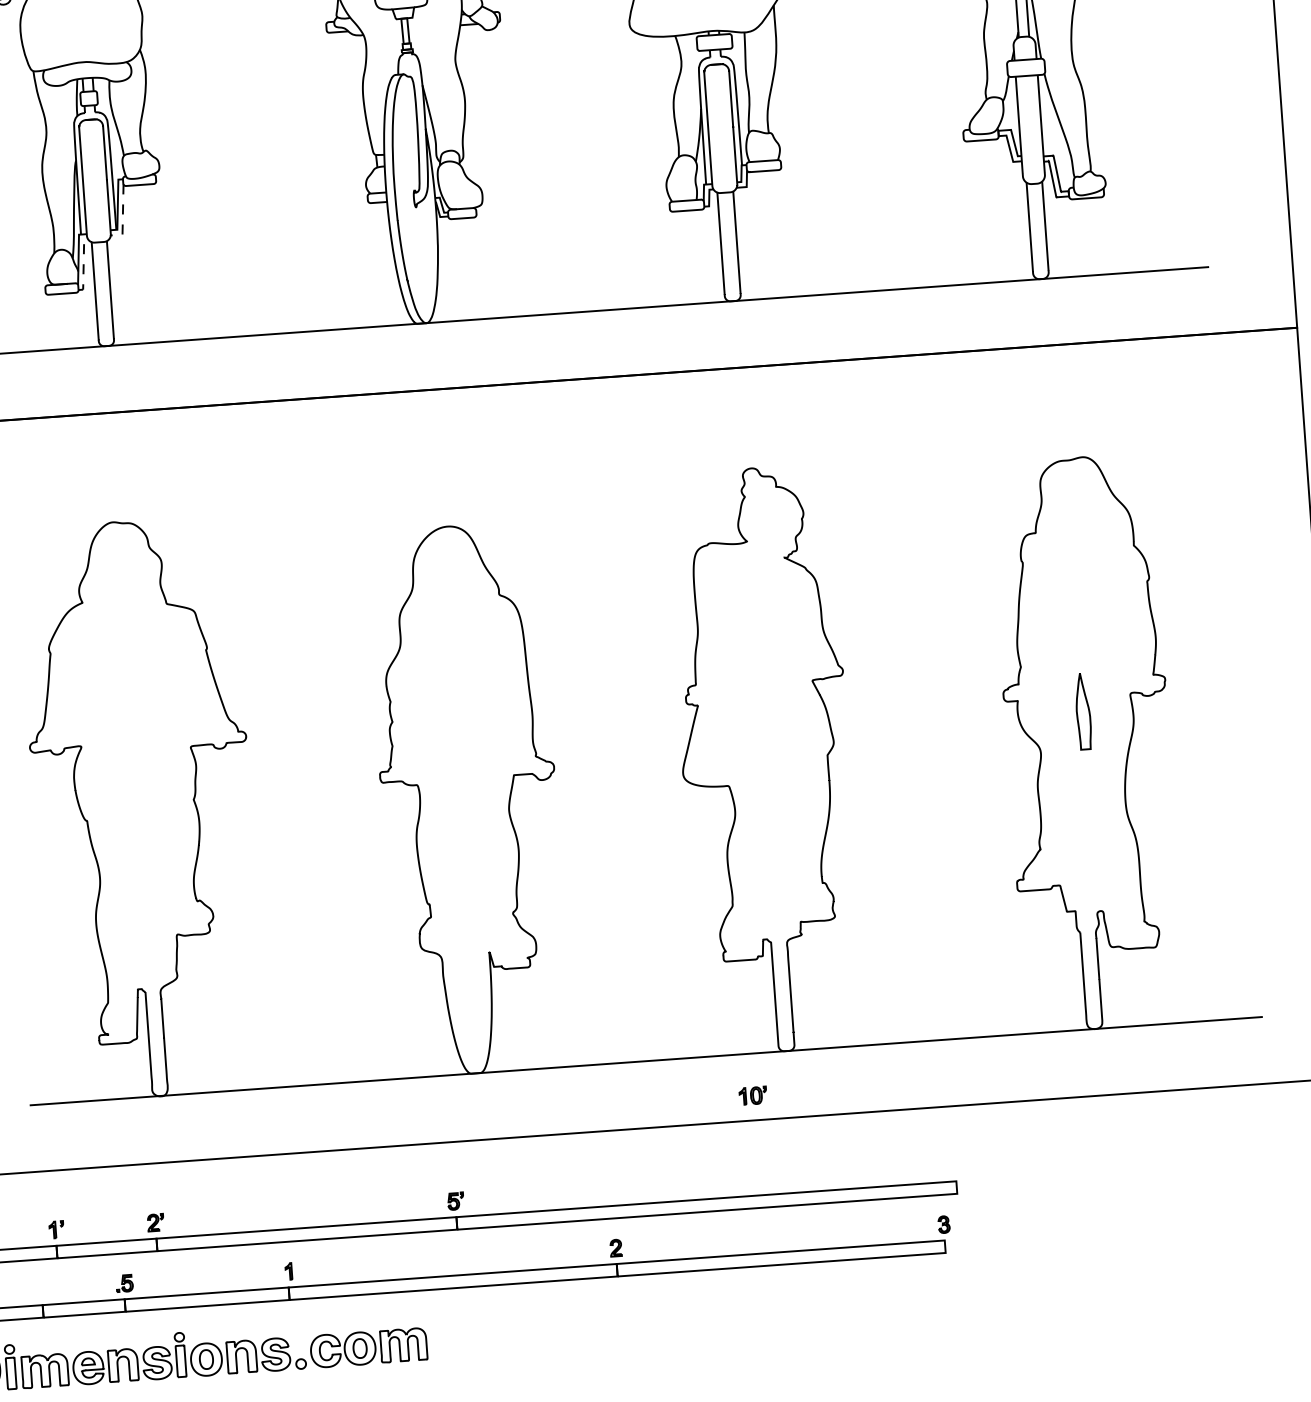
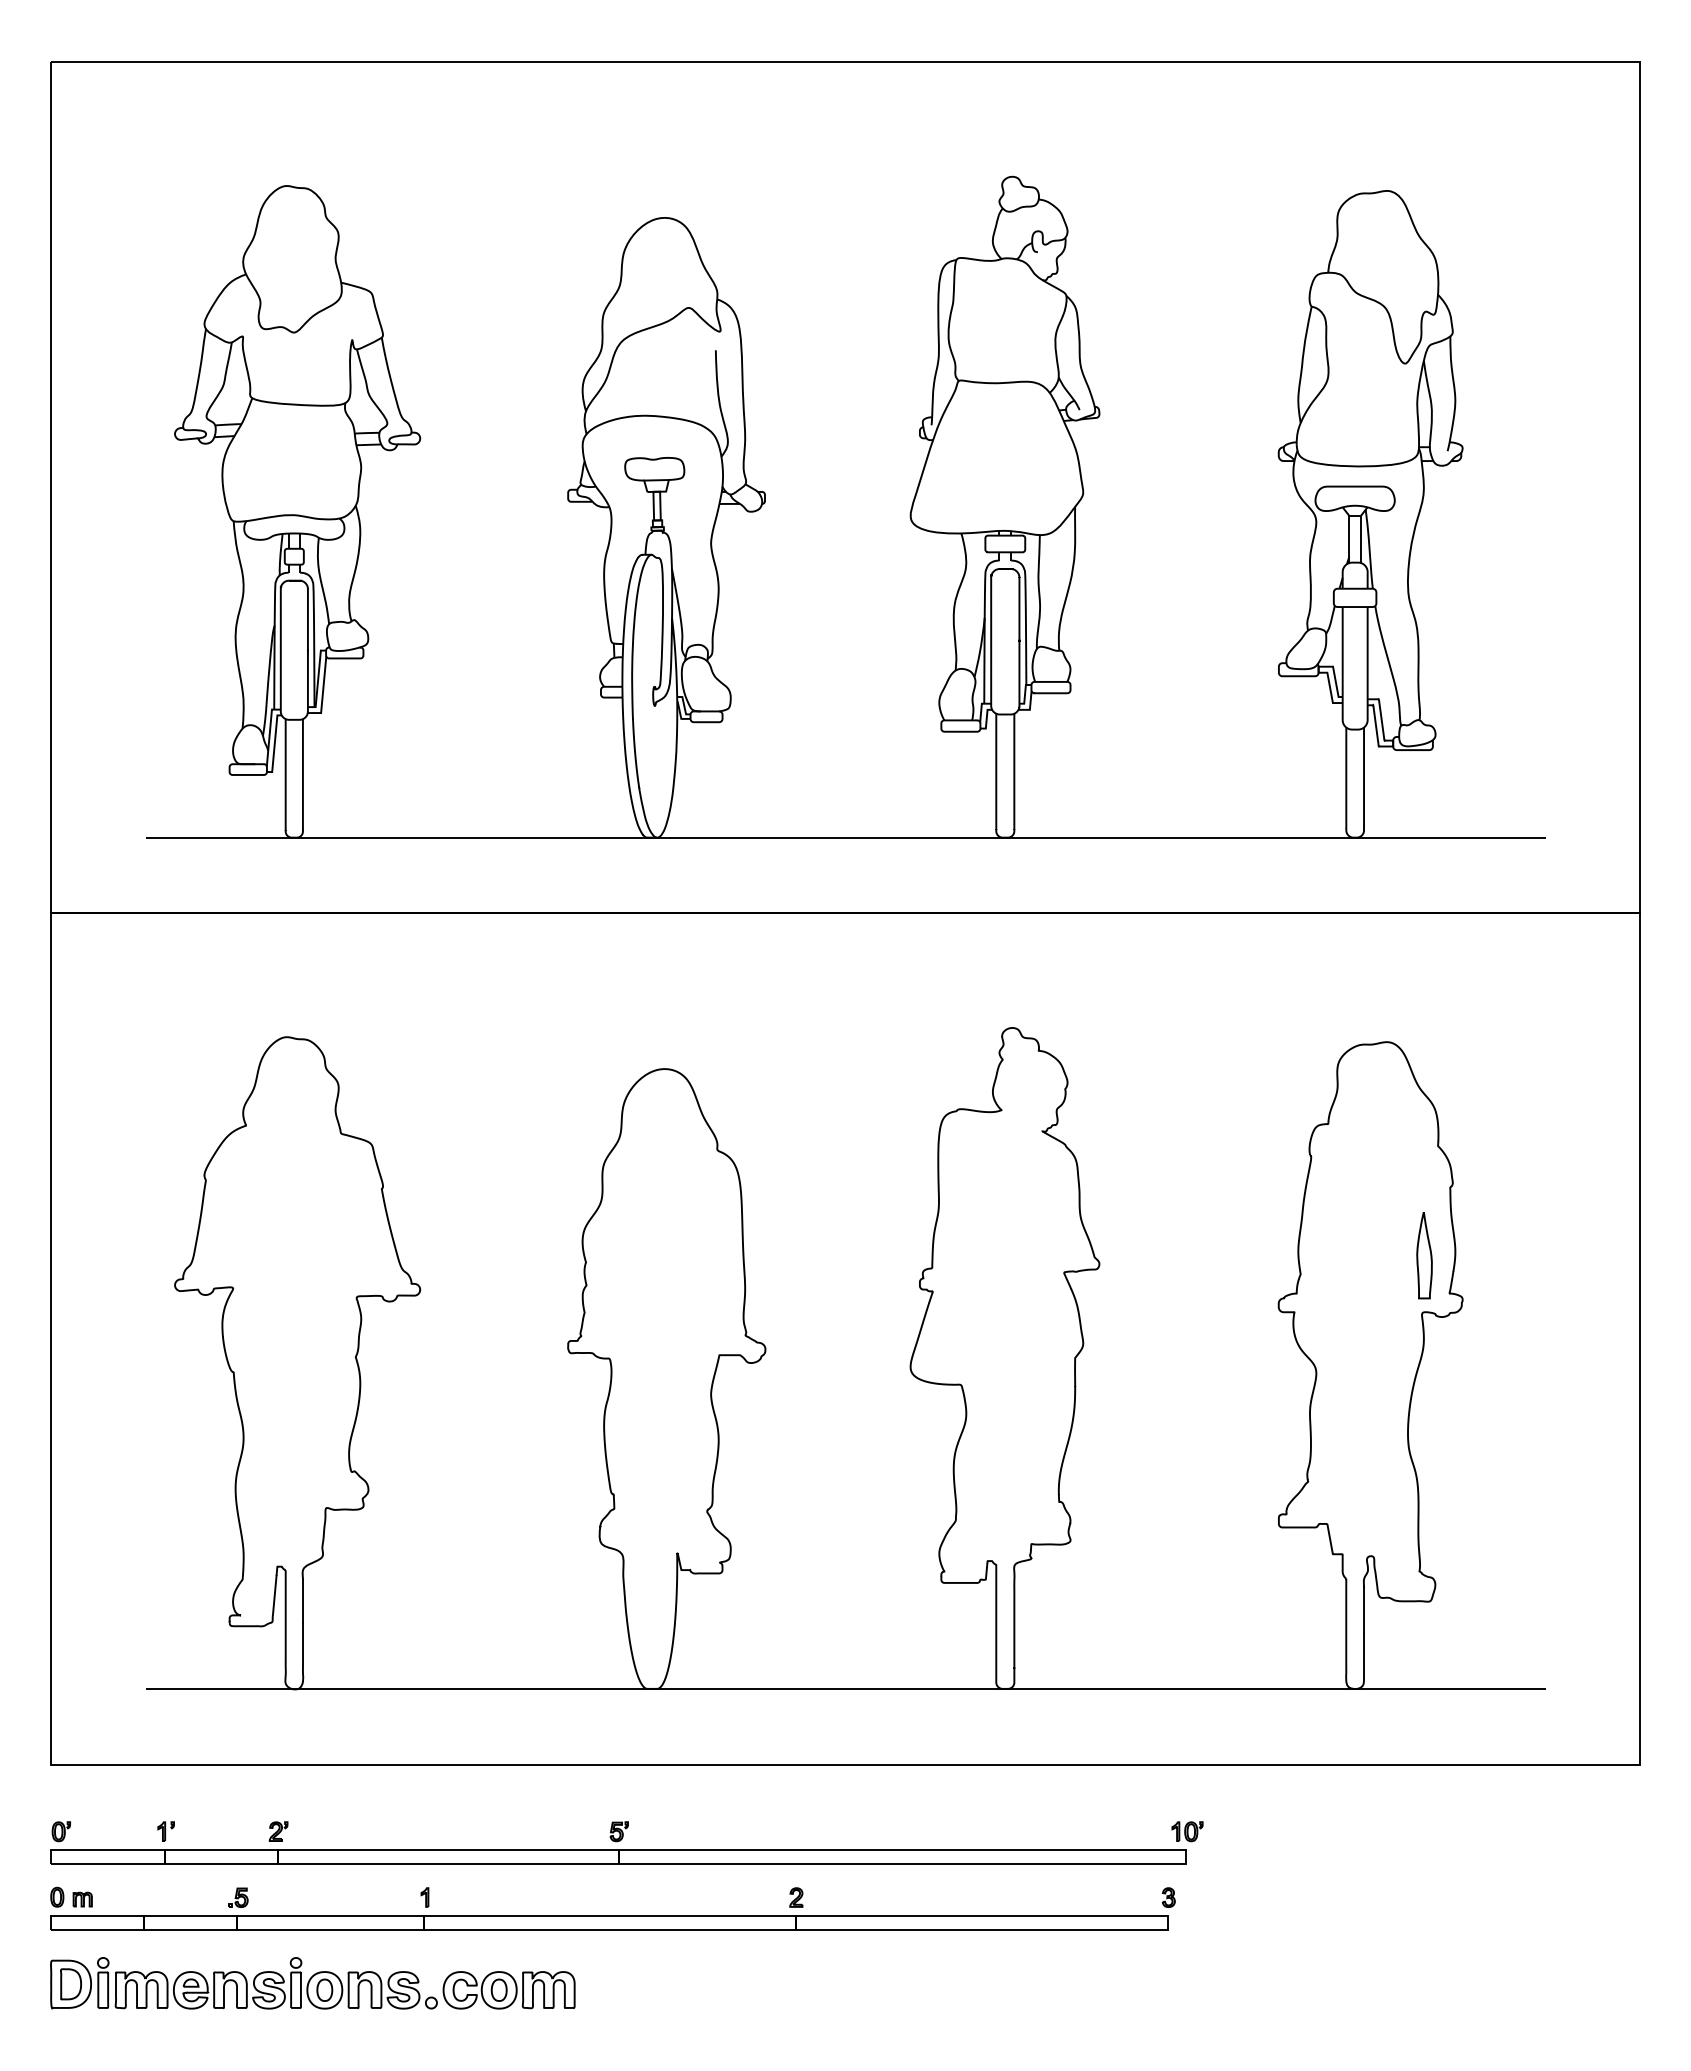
line: (123, 216) -> (323, 692), dashed -> solid
line: (83, 265) -> (274, 744), dashed -> solid
part: (1083, 711) -> (1424, 1255), moved
part: (753, 1095) -> (1187, 1831), moved

